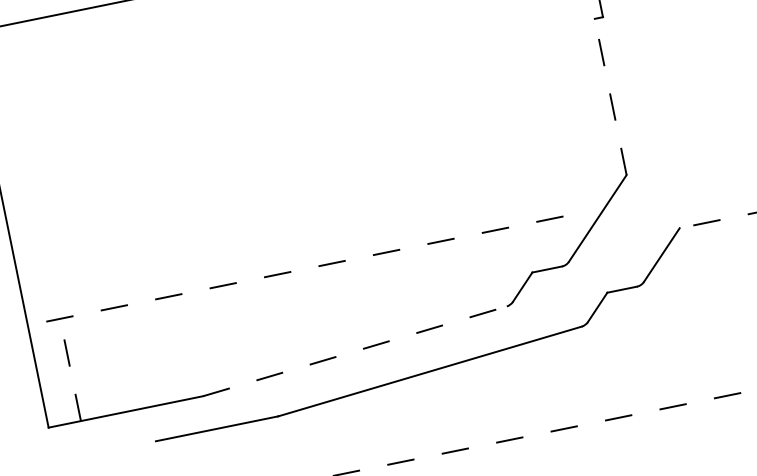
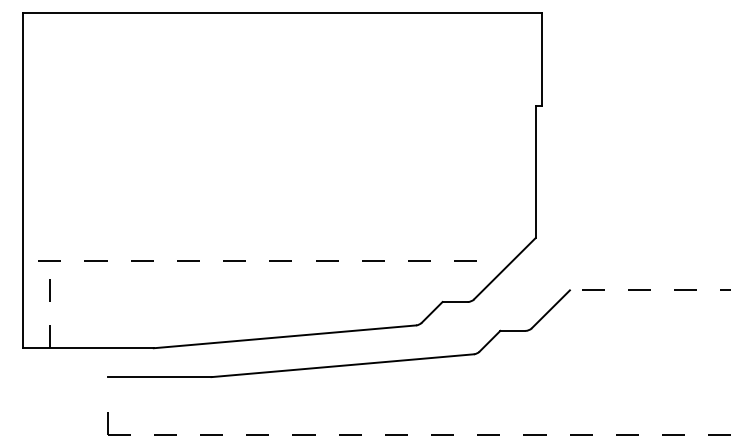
line: (610, 96) -> (535, 171), dashed -> solid
line: (354, 351) -> (284, 336), dashed -> solid

